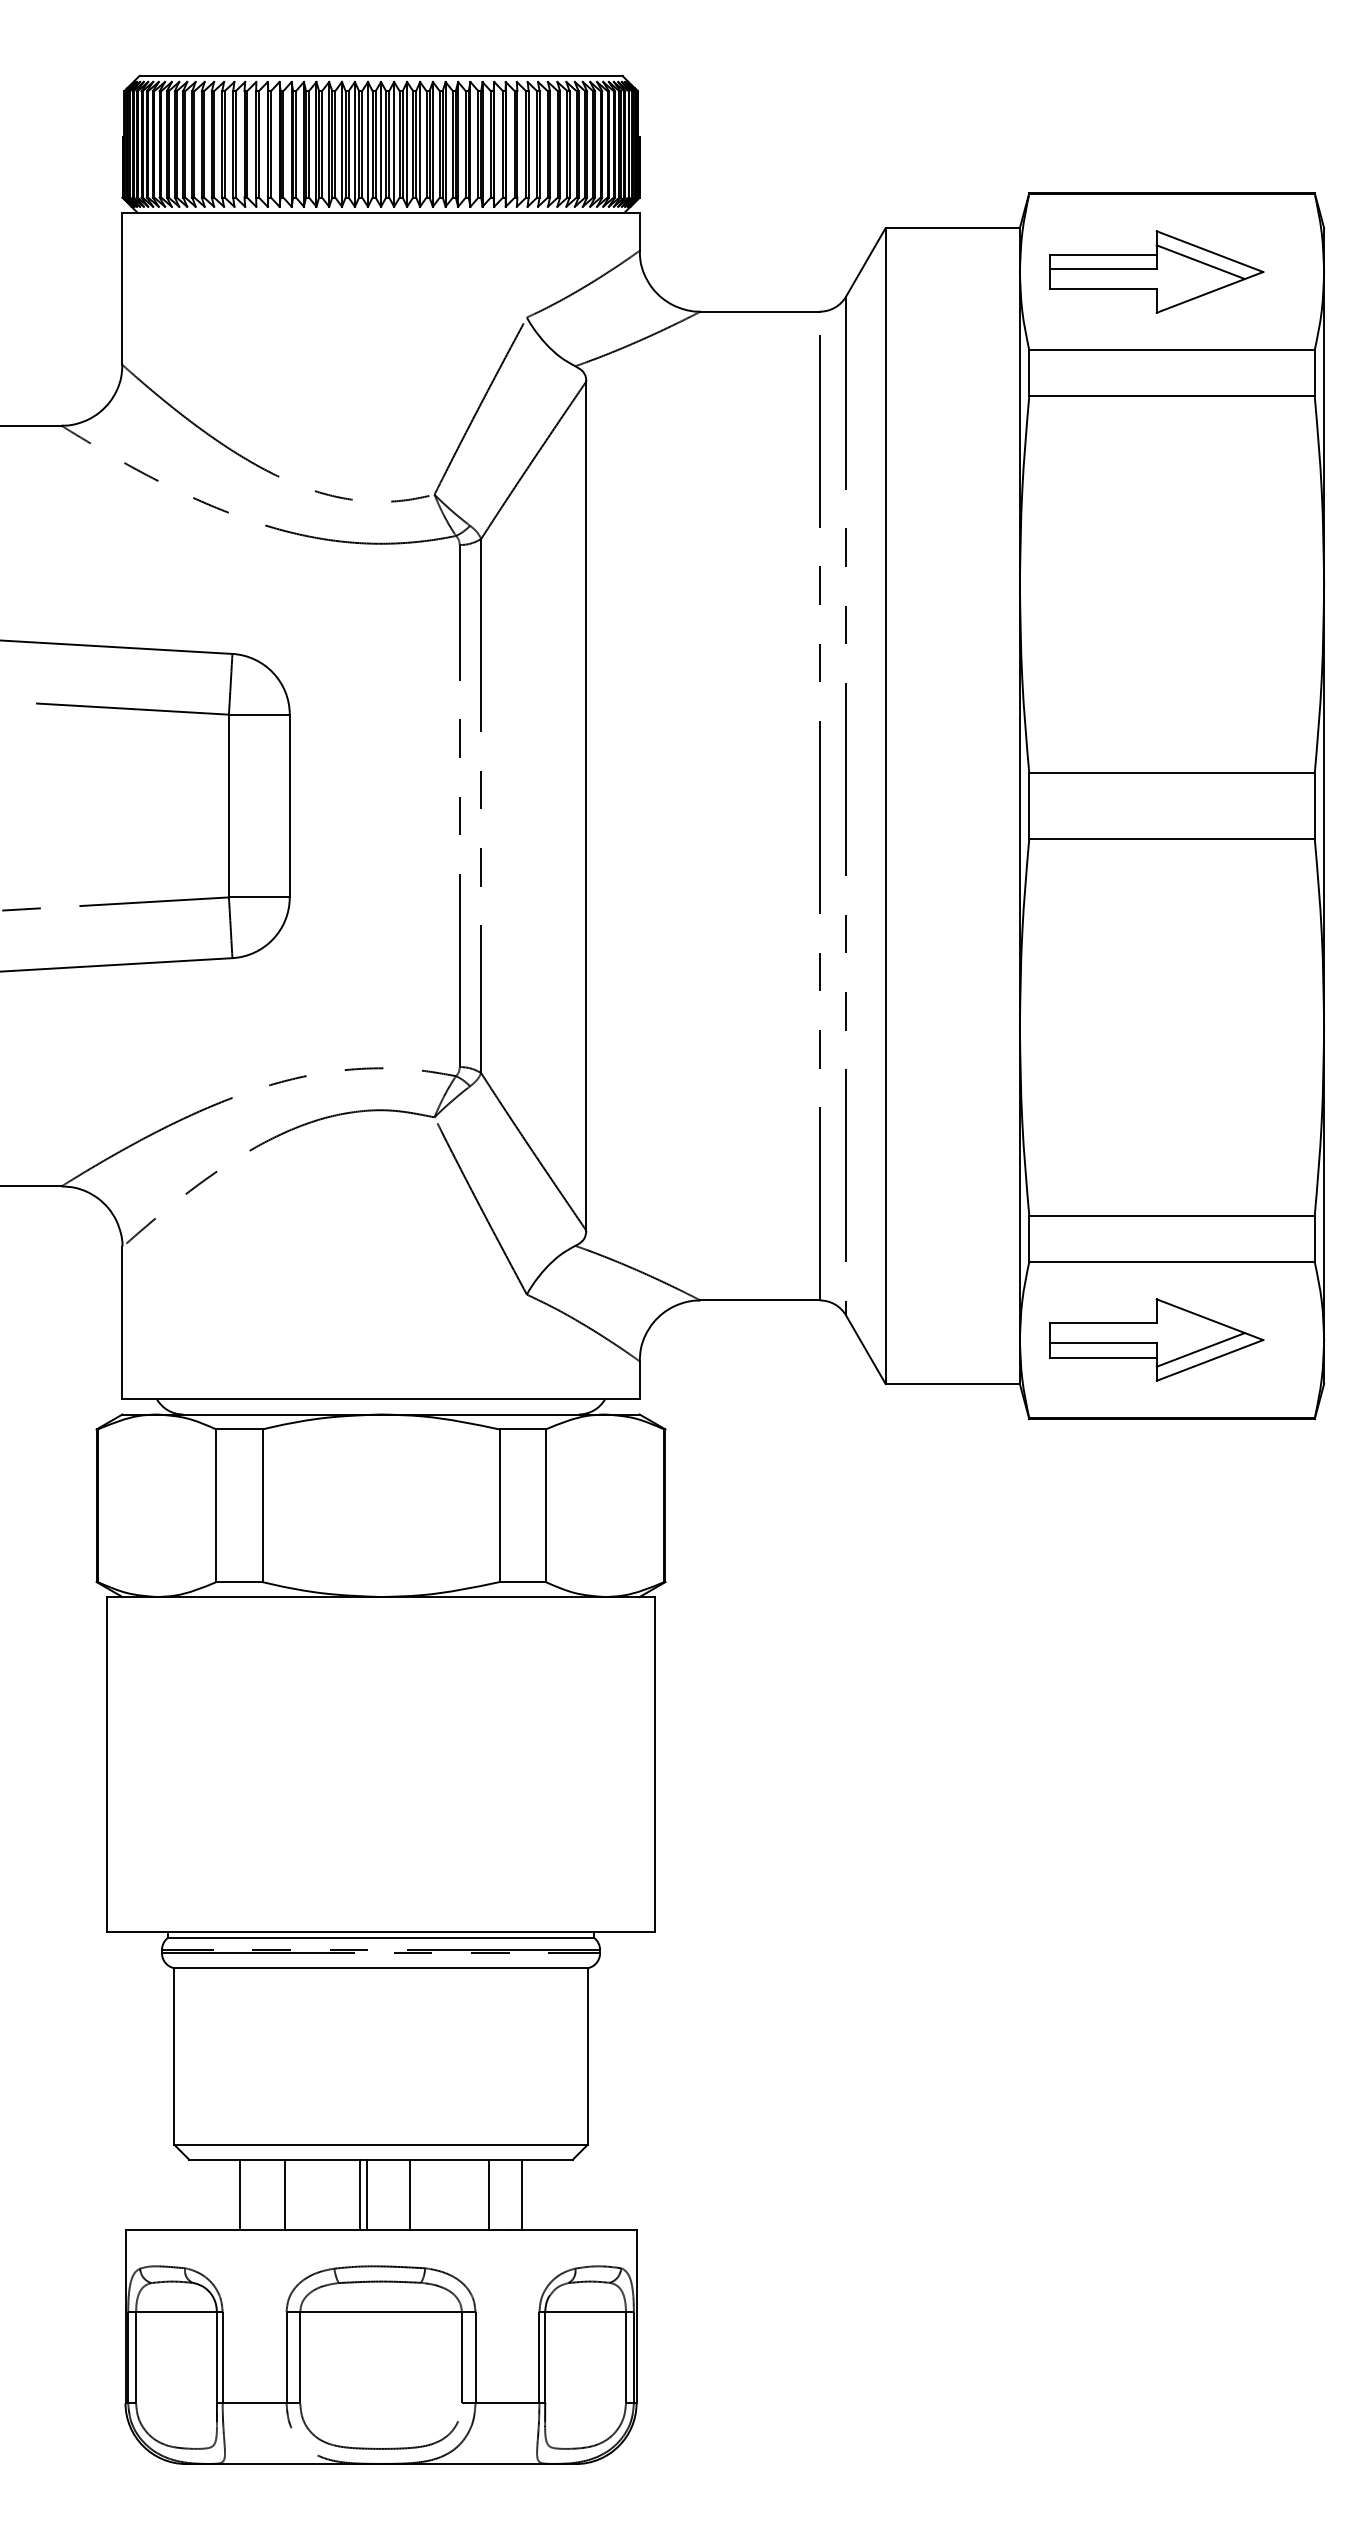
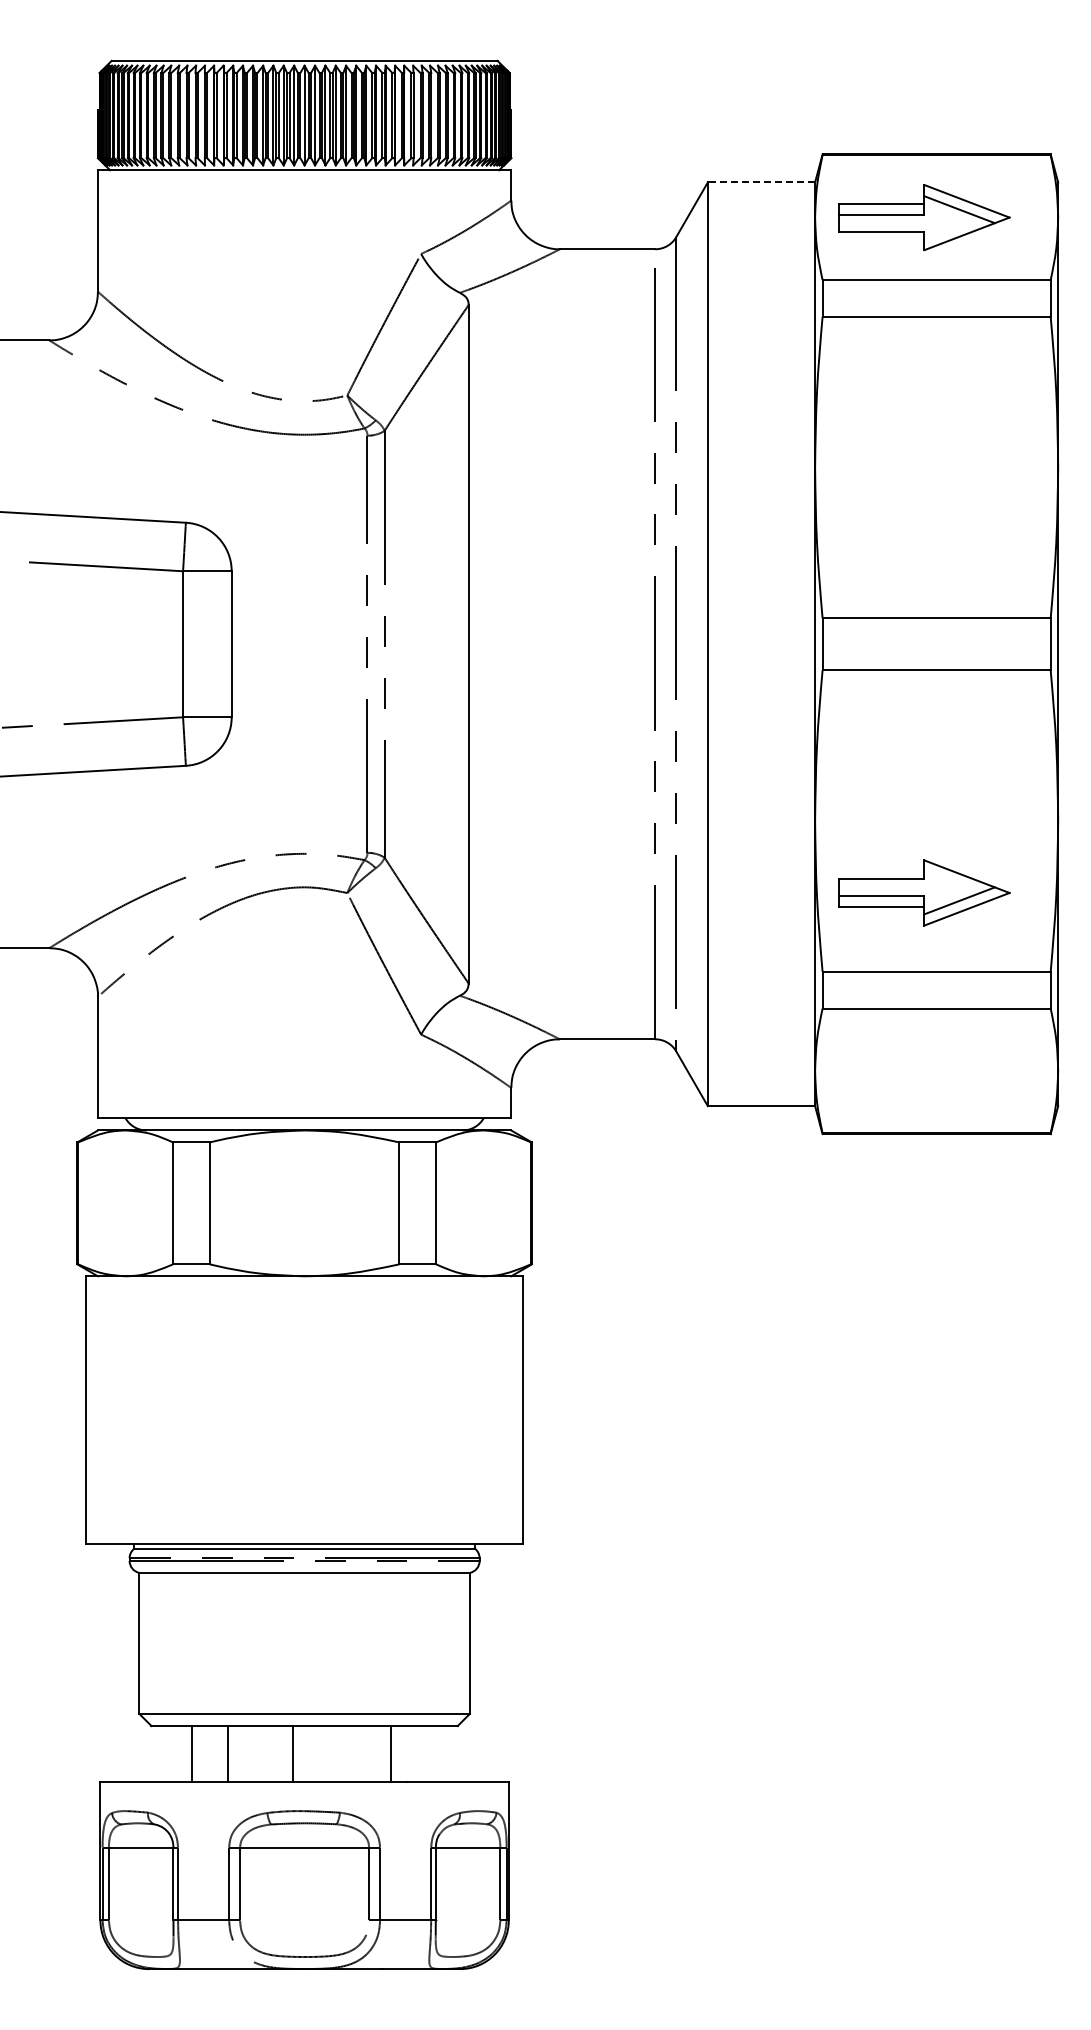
line: (952, 228) -> (761, 182), solid -> dashed
part: (1156, 1339) -> (924, 892), moved
line: (359, 2194) -> (287, 1753), removed
line: (409, 2194) -> (327, 1753), removed
line: (522, 2194) -> (417, 1753), removed

